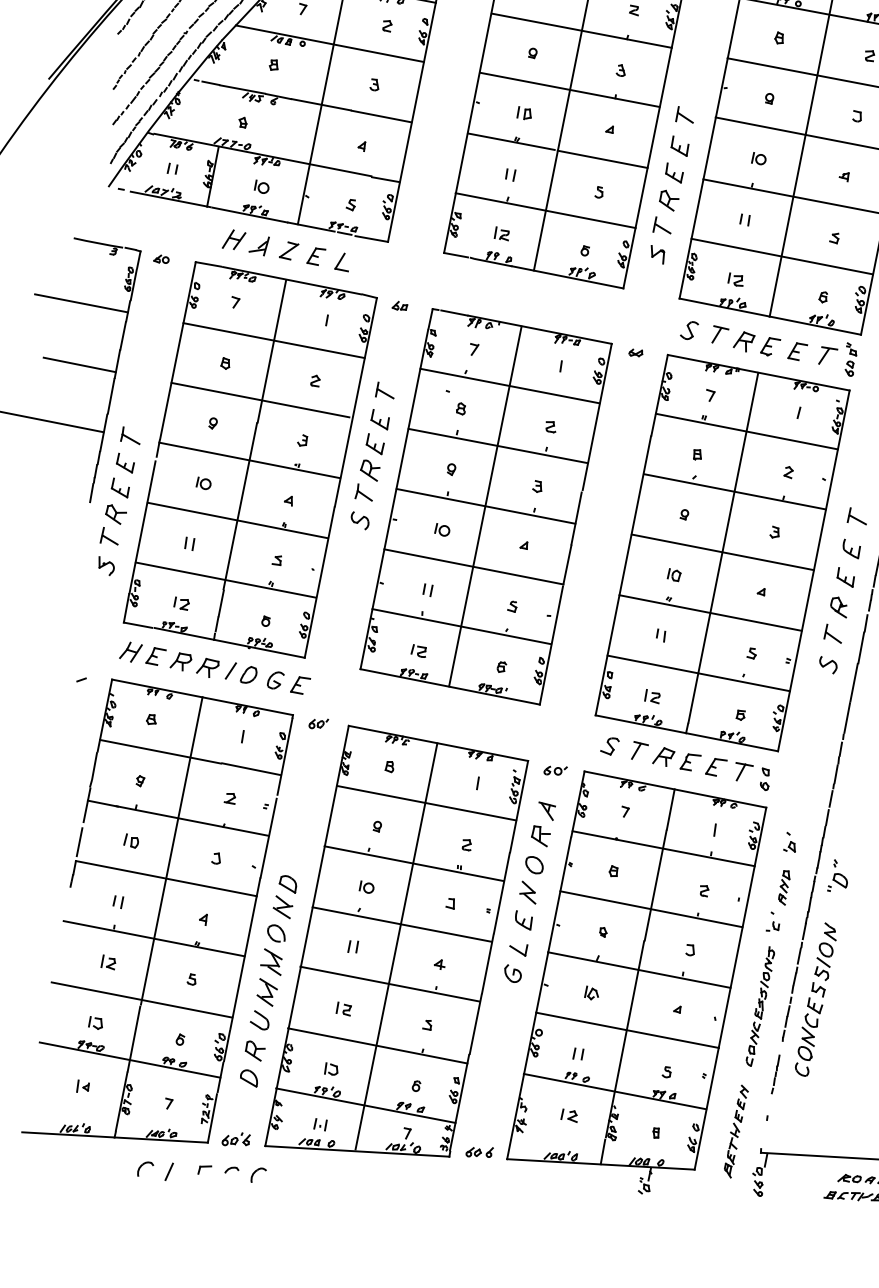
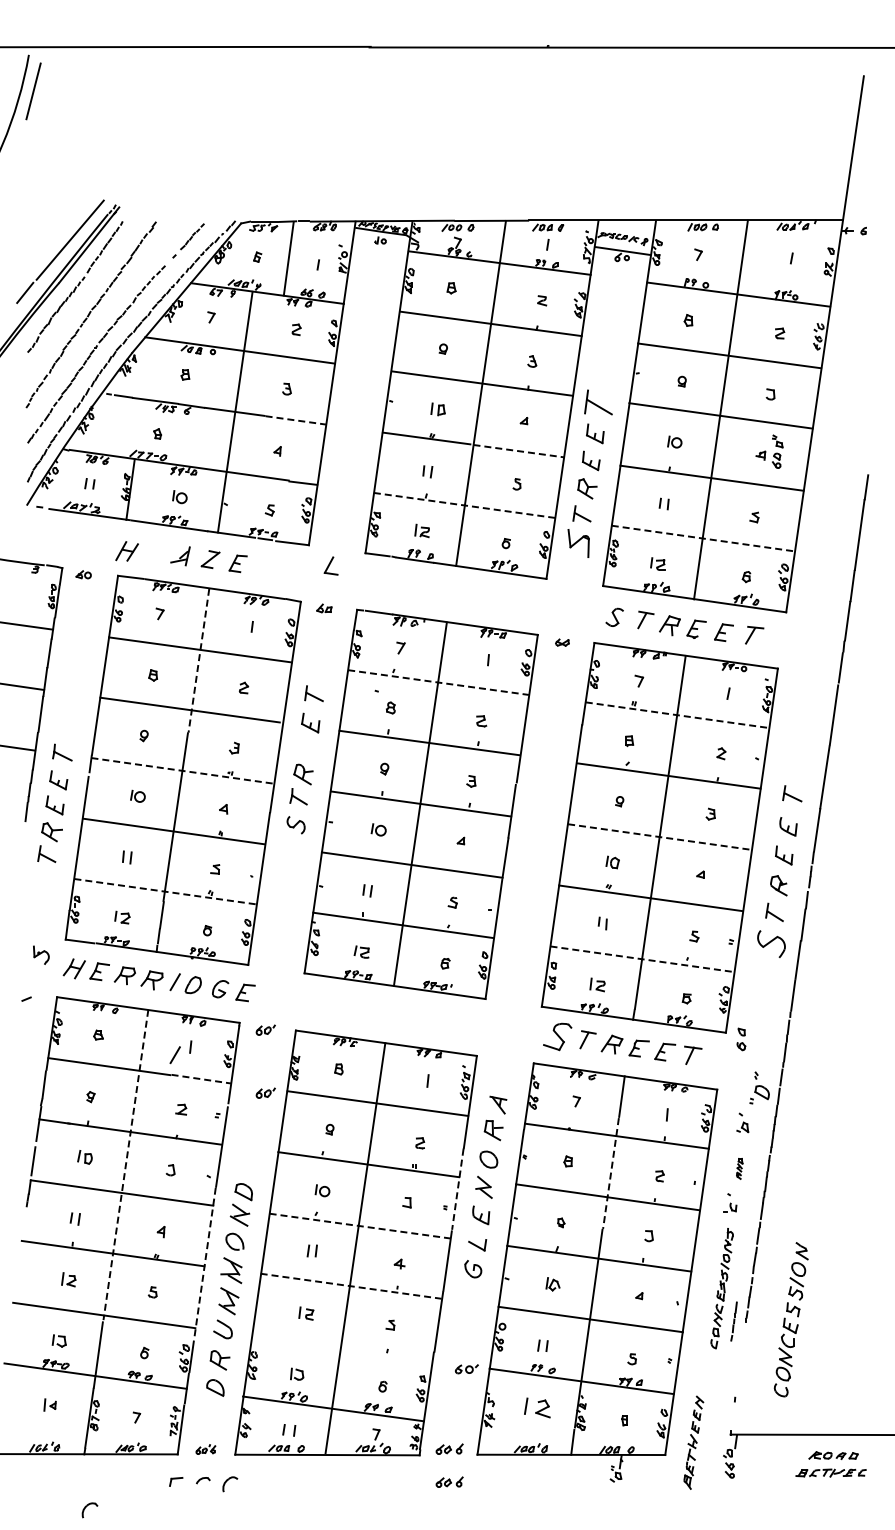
part: (684, 114) -> (598, 401), size x1.6
line: (382, 116) -> (296, 420), solid -> dashed
line: (602, 159) -> (518, 451), solid -> dashed
line: (545, 210) -> (464, 505), solid -> dashed
part: (233, 239) -> (126, 551), moved
part: (657, 254) -> (578, 543), size x1.6
line: (782, 256) -> (703, 538), solid -> dashed
part: (341, 261) -> (330, 565), moved
line: (271, 351) -> (198, 660), solid -> dashed
part: (850, 359) -> (777, 451), moved
line: (510, 386) -> (439, 682), solid -> dashed
line: (746, 431) -> (677, 715), solid -> dashed
part: (374, 443) -> (306, 747), removed
line: (250, 460) -> (183, 770), solid -> dashed
line: (723, 552) -> (660, 837), solid -> dashed
part: (106, 565) -> (41, 954), moved
line: (226, 579) -> (165, 891), solid -> dashed
part: (828, 664) -> (771, 943), size x1.6
line: (698, 673) -> (642, 959), solid -> dashed
line: (226, 744) -> (174, 1055), added
part: (609, 745) -> (557, 1036), size x1.6
line: (251, 769) -> (201, 1079), solid -> dashed
part: (555, 771) -> (466, 1369), moved
part: (765, 779) -> (741, 1039), moved
part: (315, 786) -> (265, 1092), added
line: (171, 851) -> (125, 1165), solid -> dashed
part: (837, 875) -> (759, 1087), moved
line: (655, 885) -> (610, 1173), solid -> dashed
part: (784, 887) -> (739, 1168), size x0.6
line: (501, 893) -> (457, 1189), solid -> dashed
line: (402, 924) -> (360, 1226), solid -> dashed
line: (244, 953) -> (204, 1263), solid -> dashed
line: (390, 984) -> (351, 1286), solid -> dashed
part: (815, 999) -> (790, 1319), moved
line: (377, 1045) -> (341, 1348), removed
line: (775, 1074) -> (733, 1321), moved
part: (568, 1115) -> (536, 1407), size x1.6
part: (736, 1131) -> (693, 1442), moved
part: (235, 1139) -> (205, 1449), size x0.7
part: (145, 1169) -> (89, 1510), moved
line: (168, 1171) -> (140, 1485), removed
part: (477, 1184) -> (449, 1481), added

